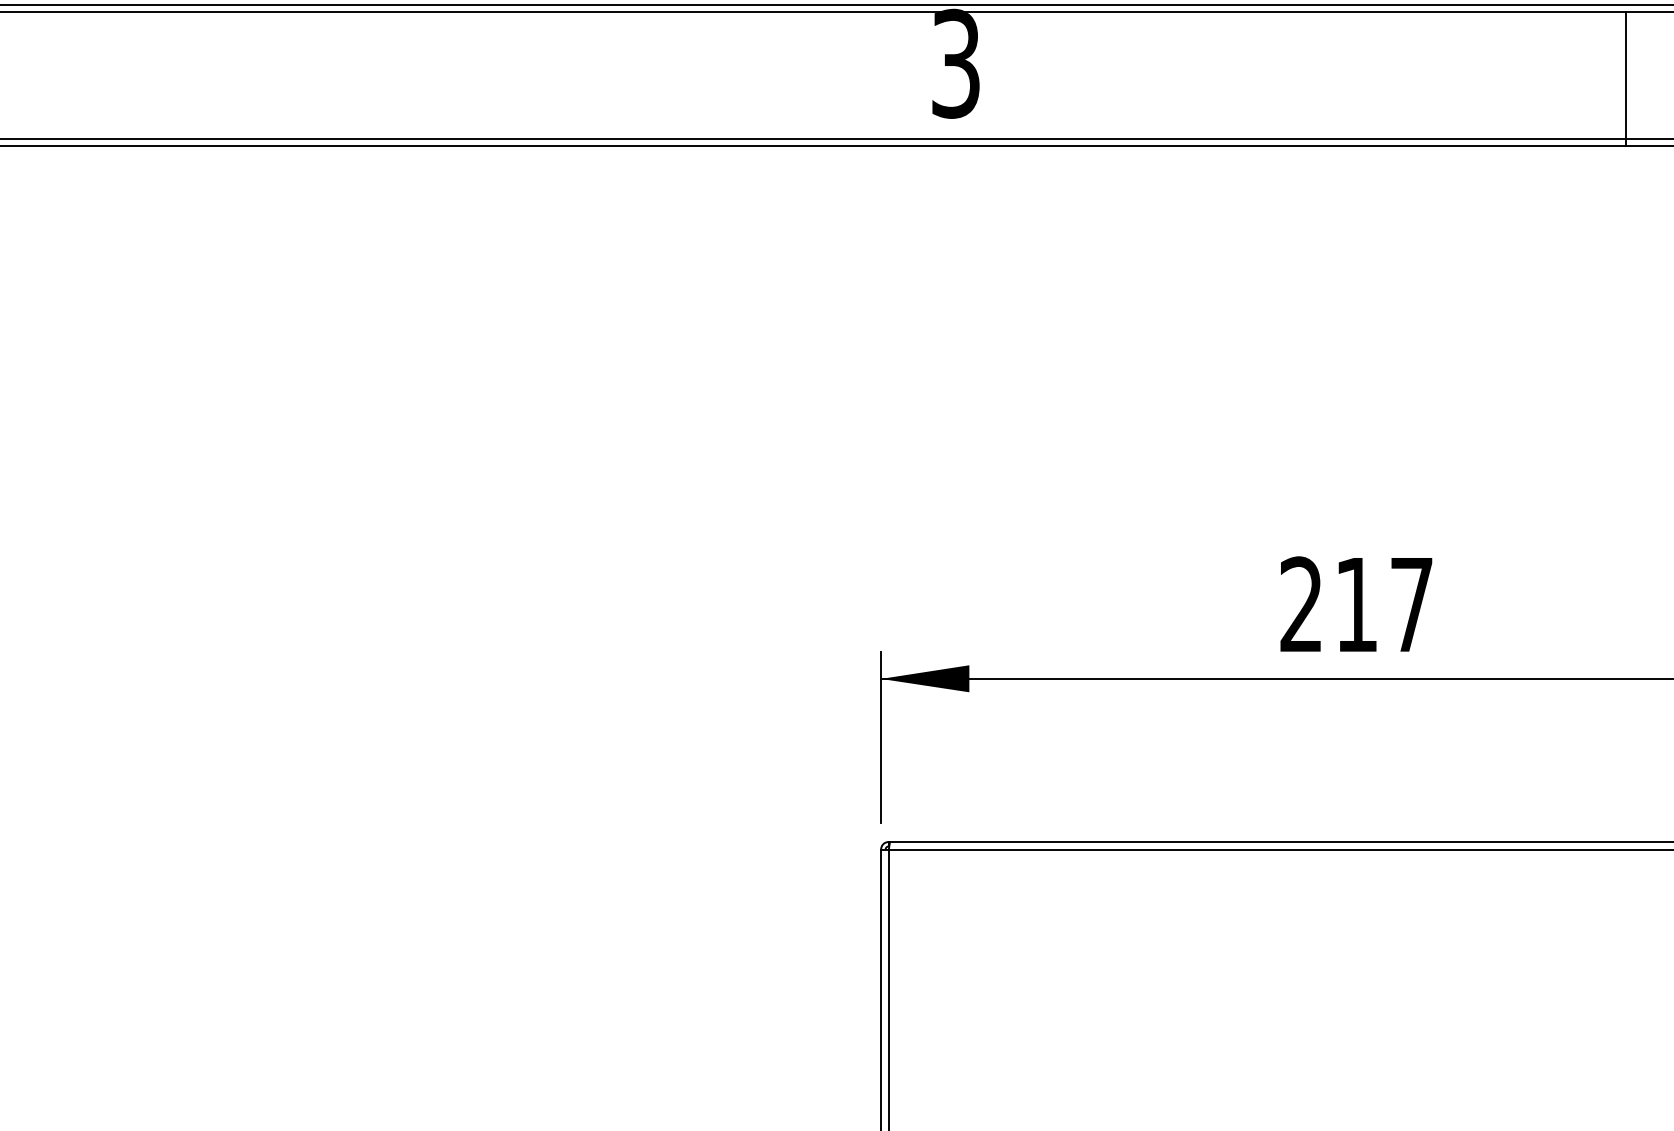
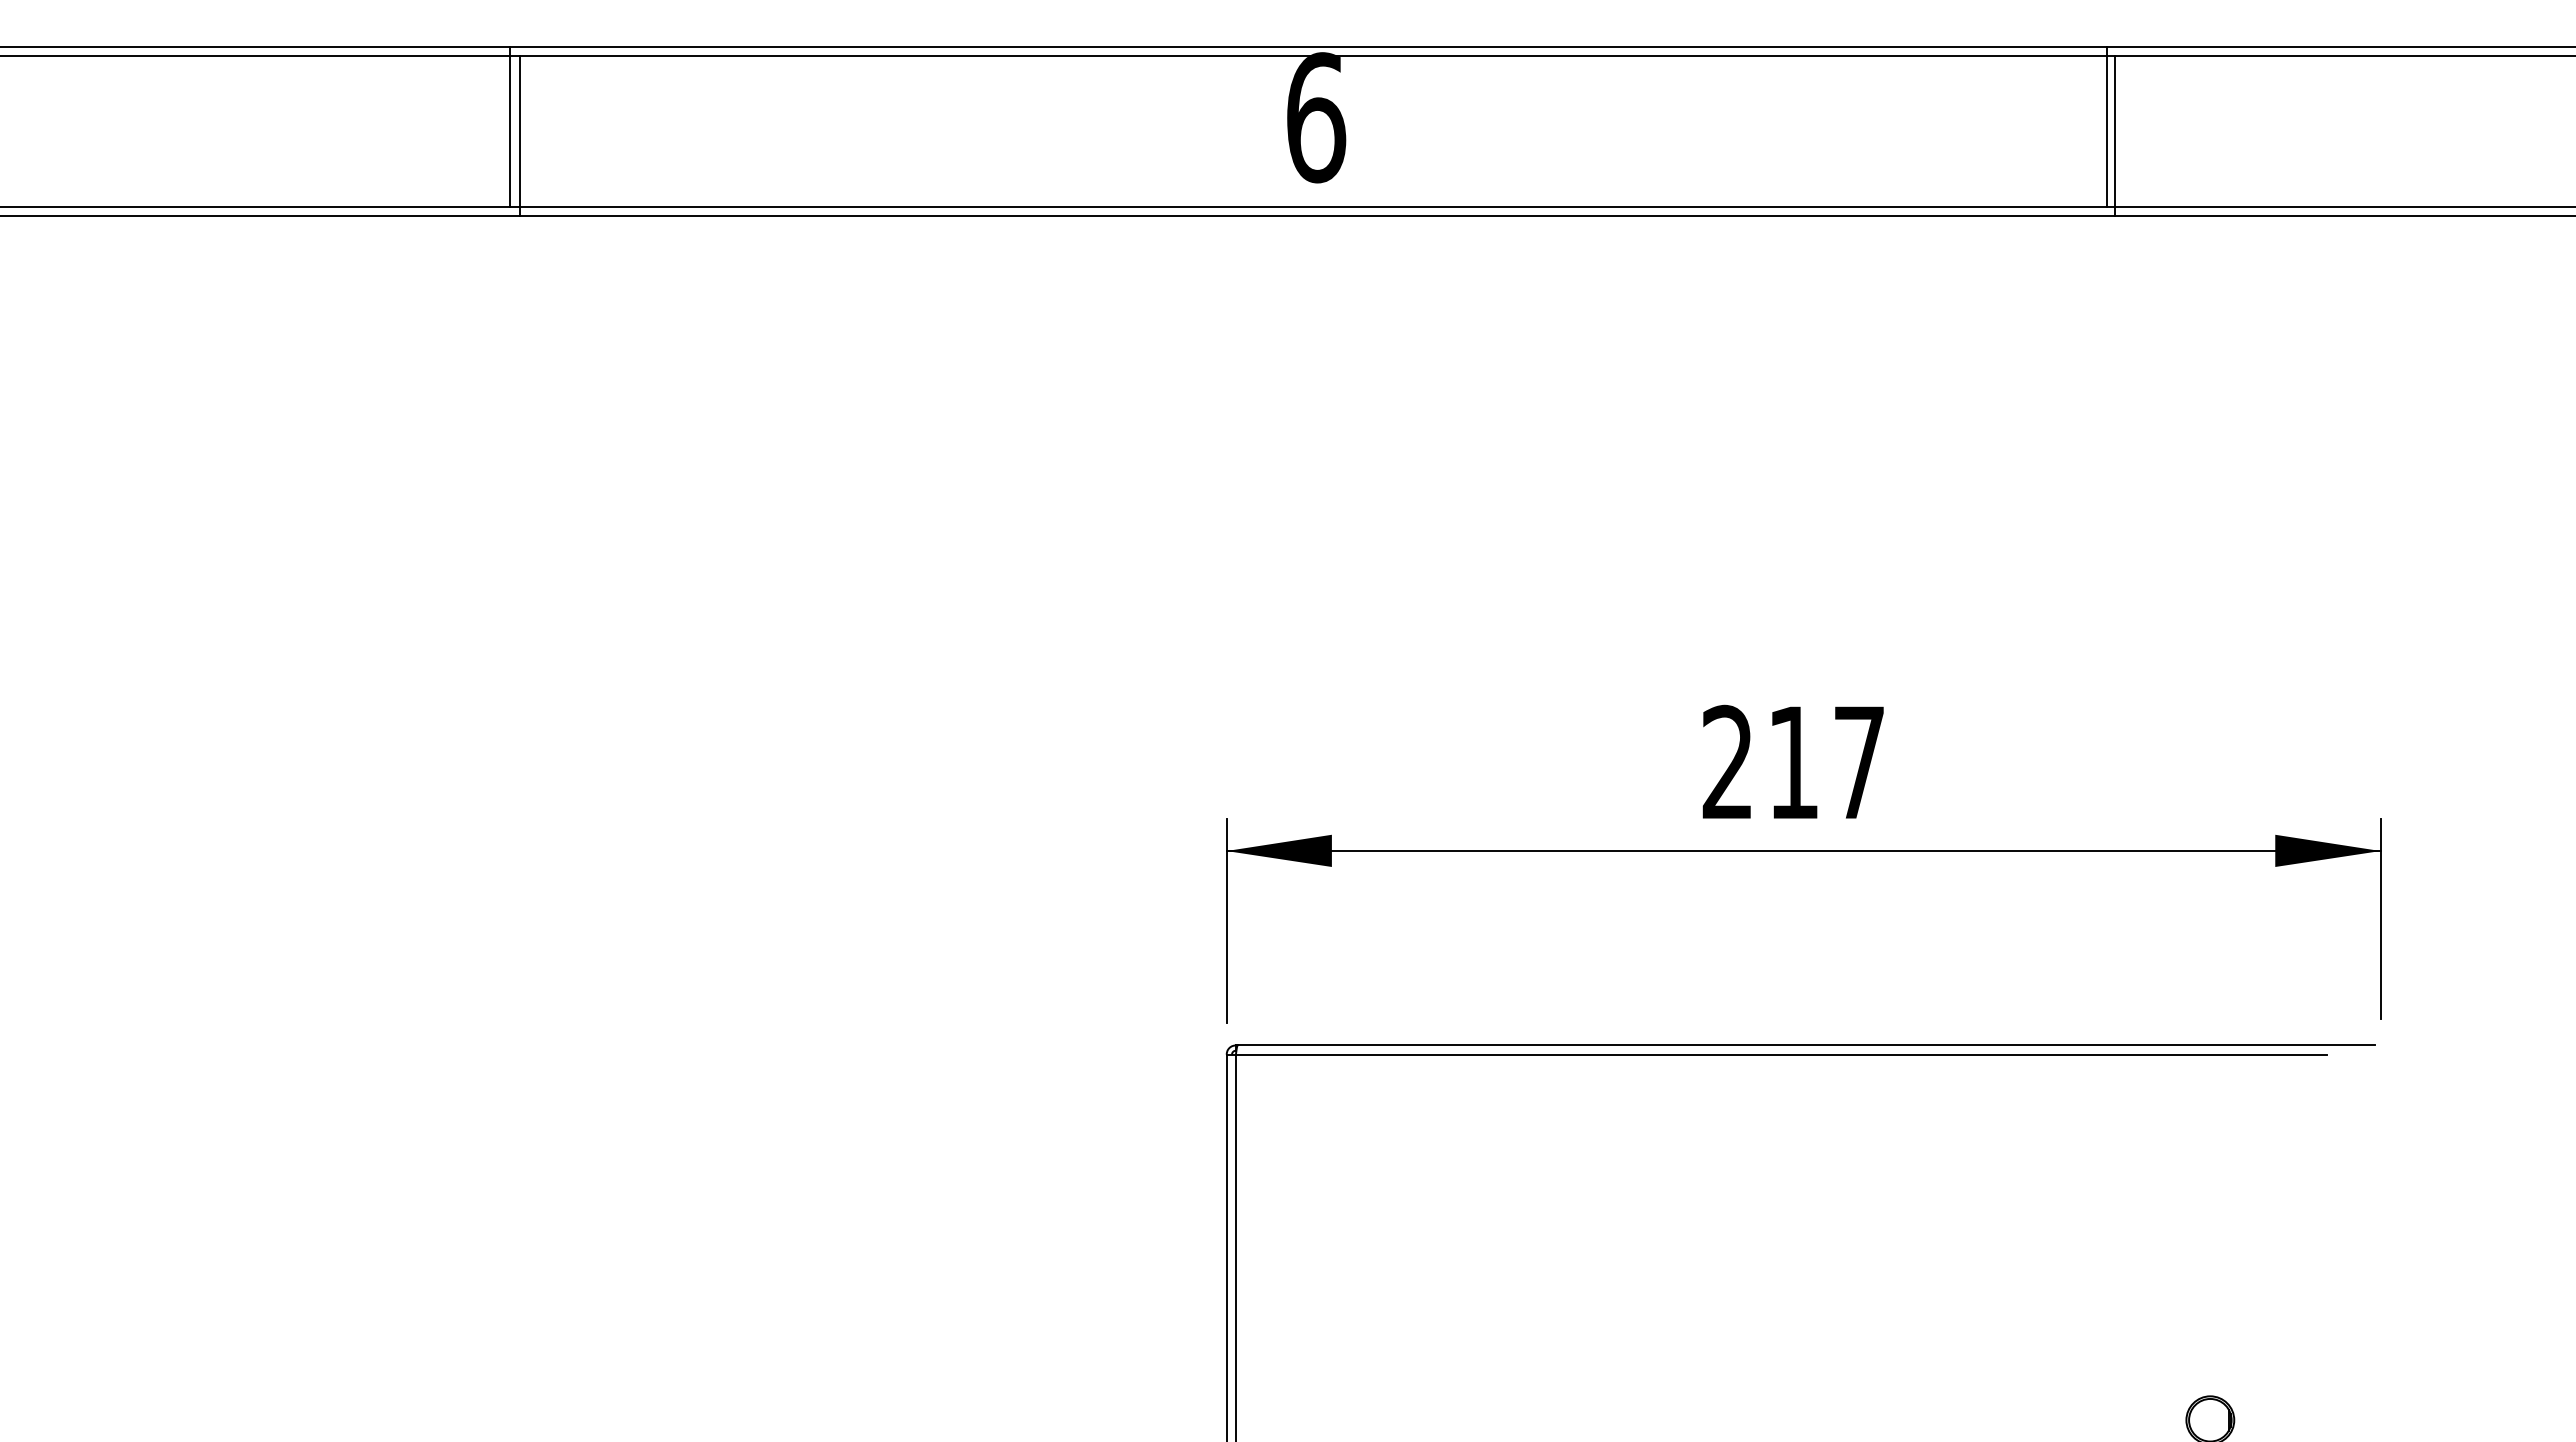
text: (956, 63) -> (1316, 117), 3 -> 6
line: (280, 71) -> (510, 126), added
line: (1619, 71) -> (2107, 126), added
line: (288, 78) -> (520, 135), added

